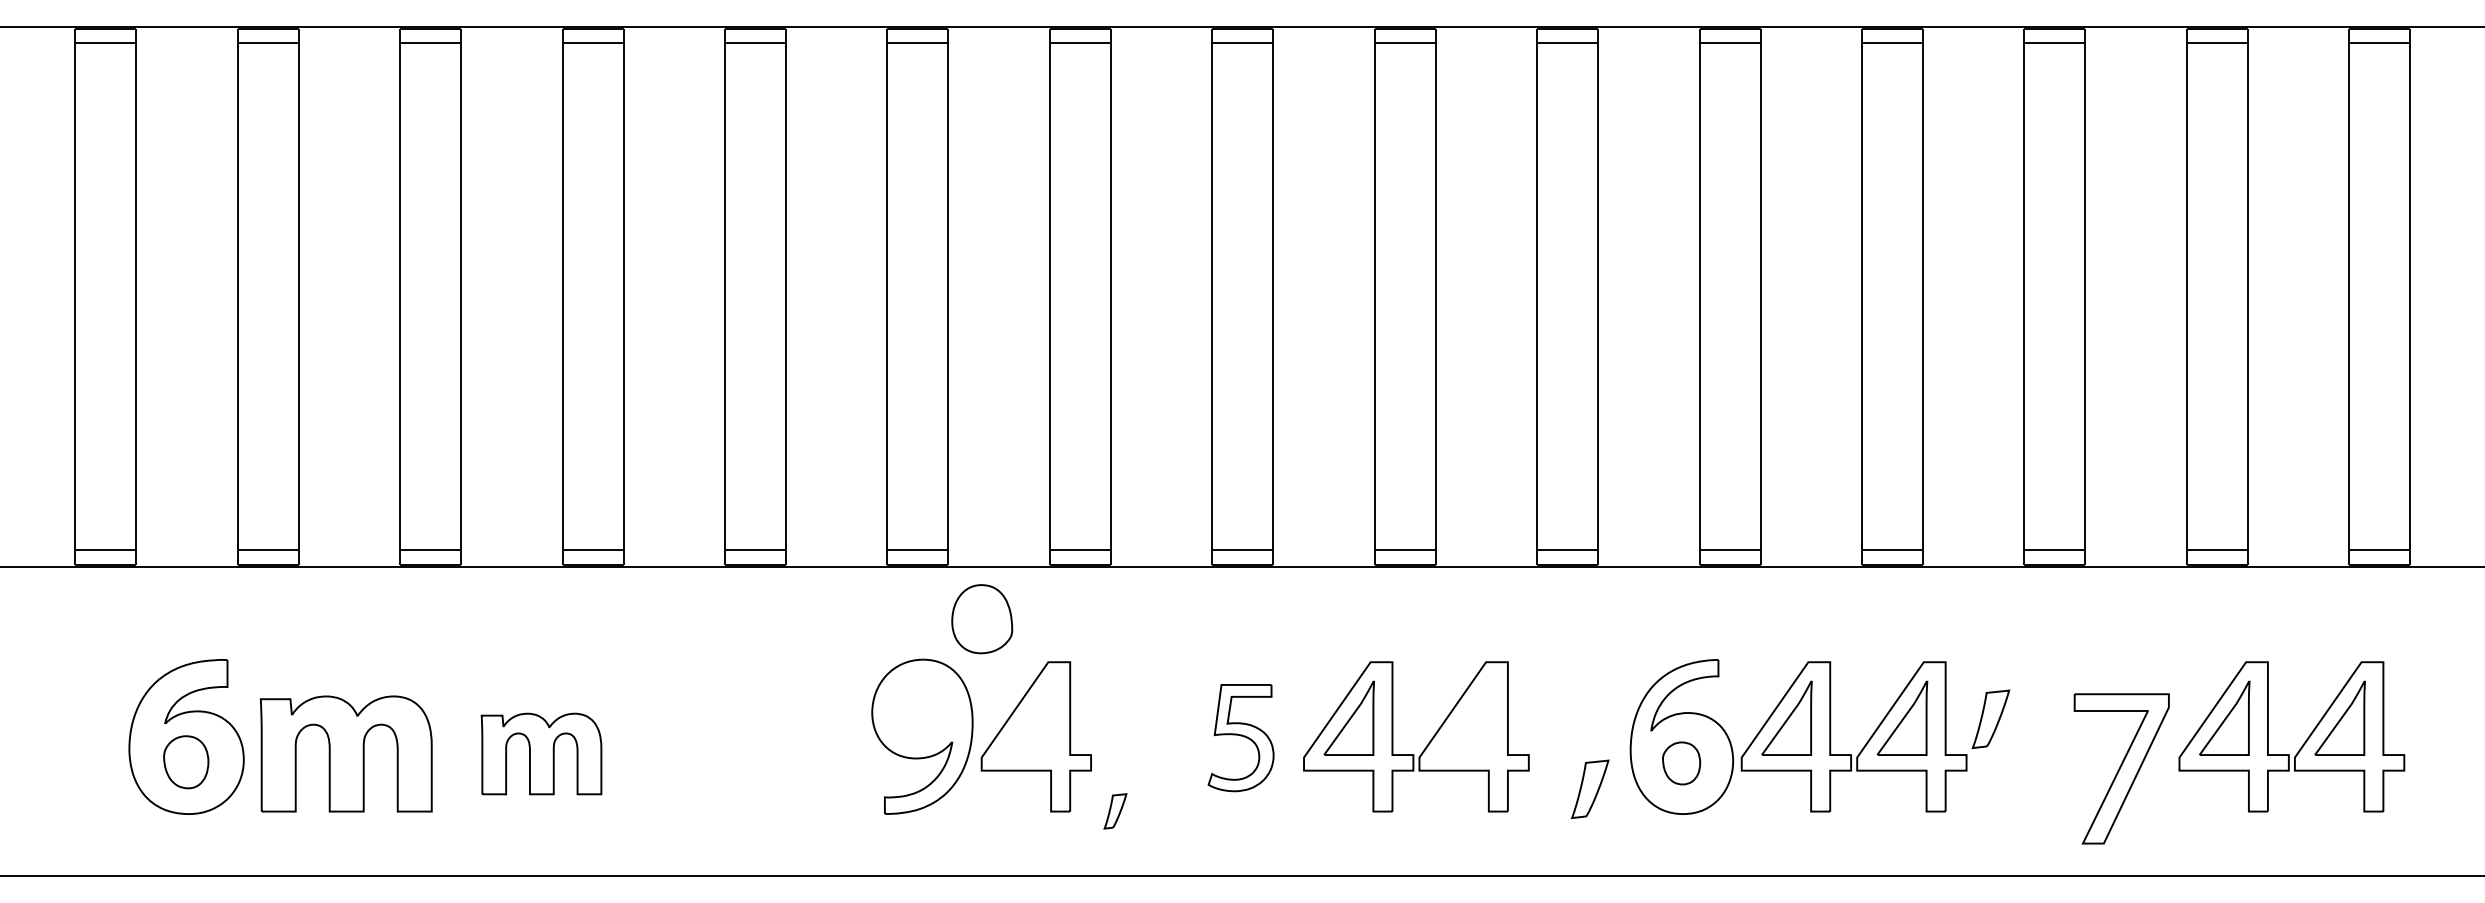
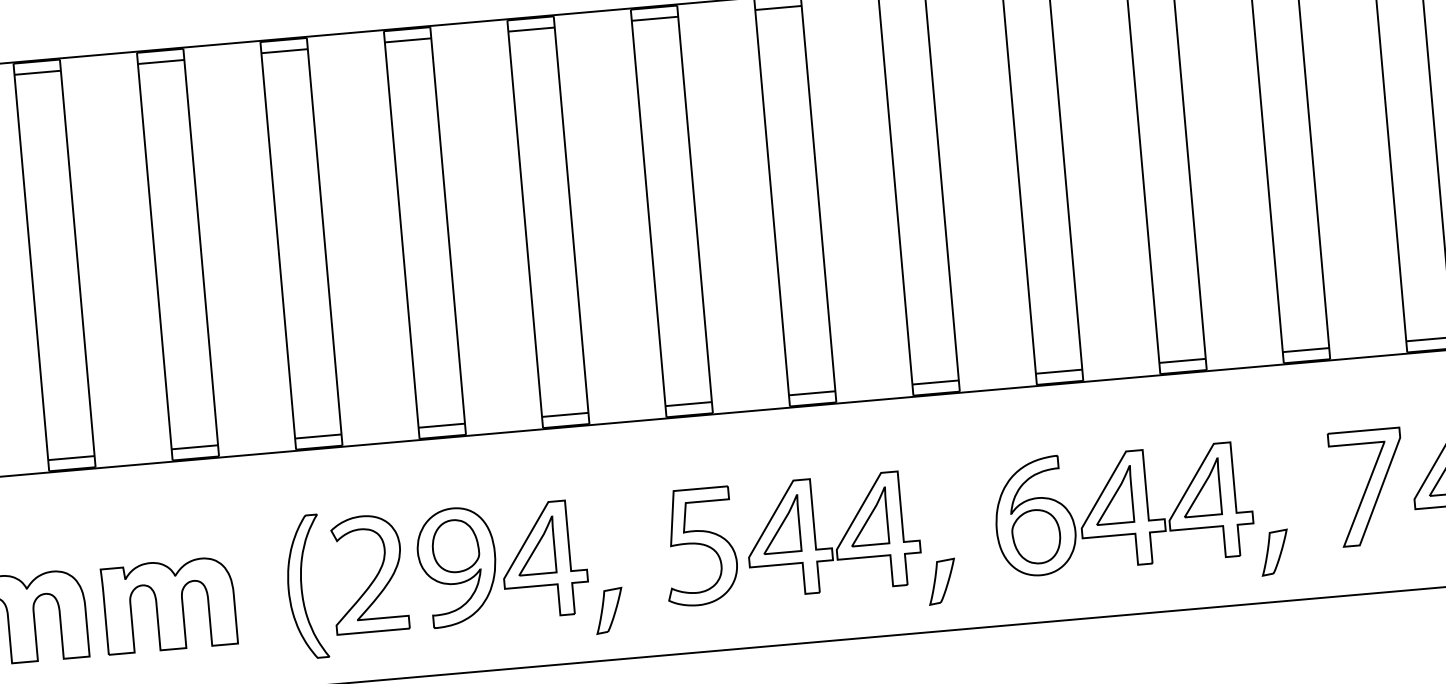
part: (982, 619) -> (455, 546), moved
part: (1026, 717) -> (535, 545), added
part: (1464, 717) -> (868, 516), added
part: (1990, 718) -> (1274, 552), moved
part: (1240, 737) -> (699, 546), size x1.43
part: (813, 740) -> (375, 577), added
part: (721, 745) -> (305, 587), added
part: (541, 753) -> (169, 605), size x1.43
part: (1681, 763) -> (1036, 536), size x1.67
part: (2121, 768) -> (1368, 487), moved
part: (1590, 788) -> (942, 581), moved
part: (1115, 811) -> (609, 611), size x1.67

